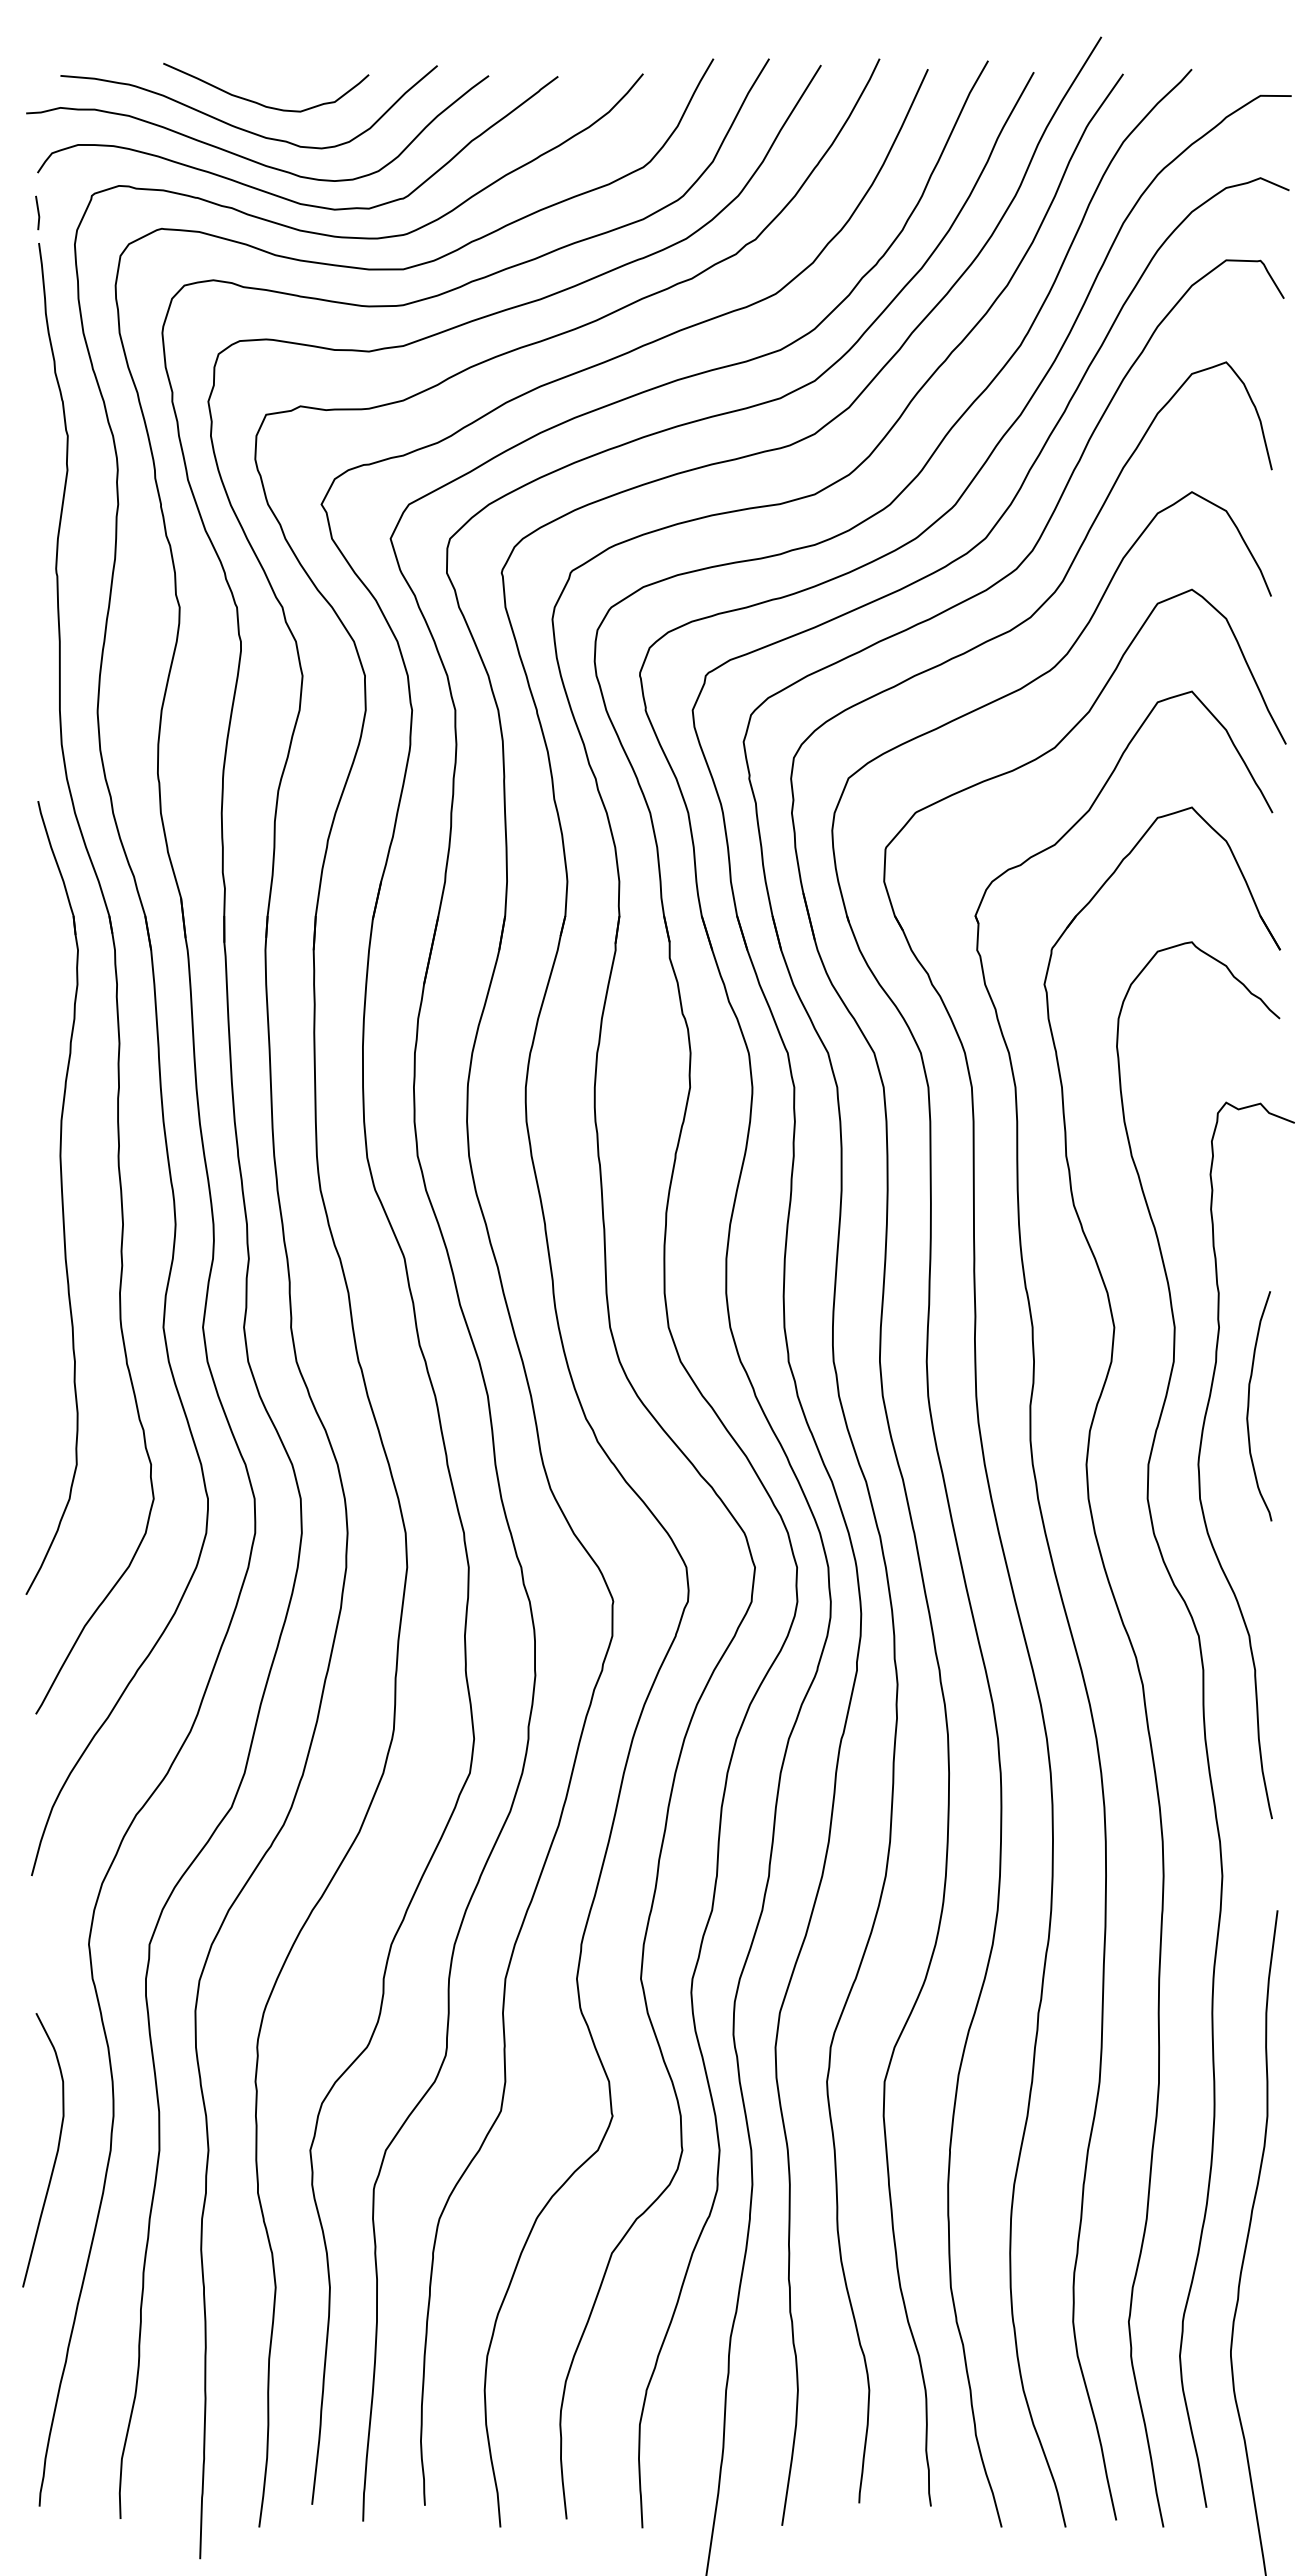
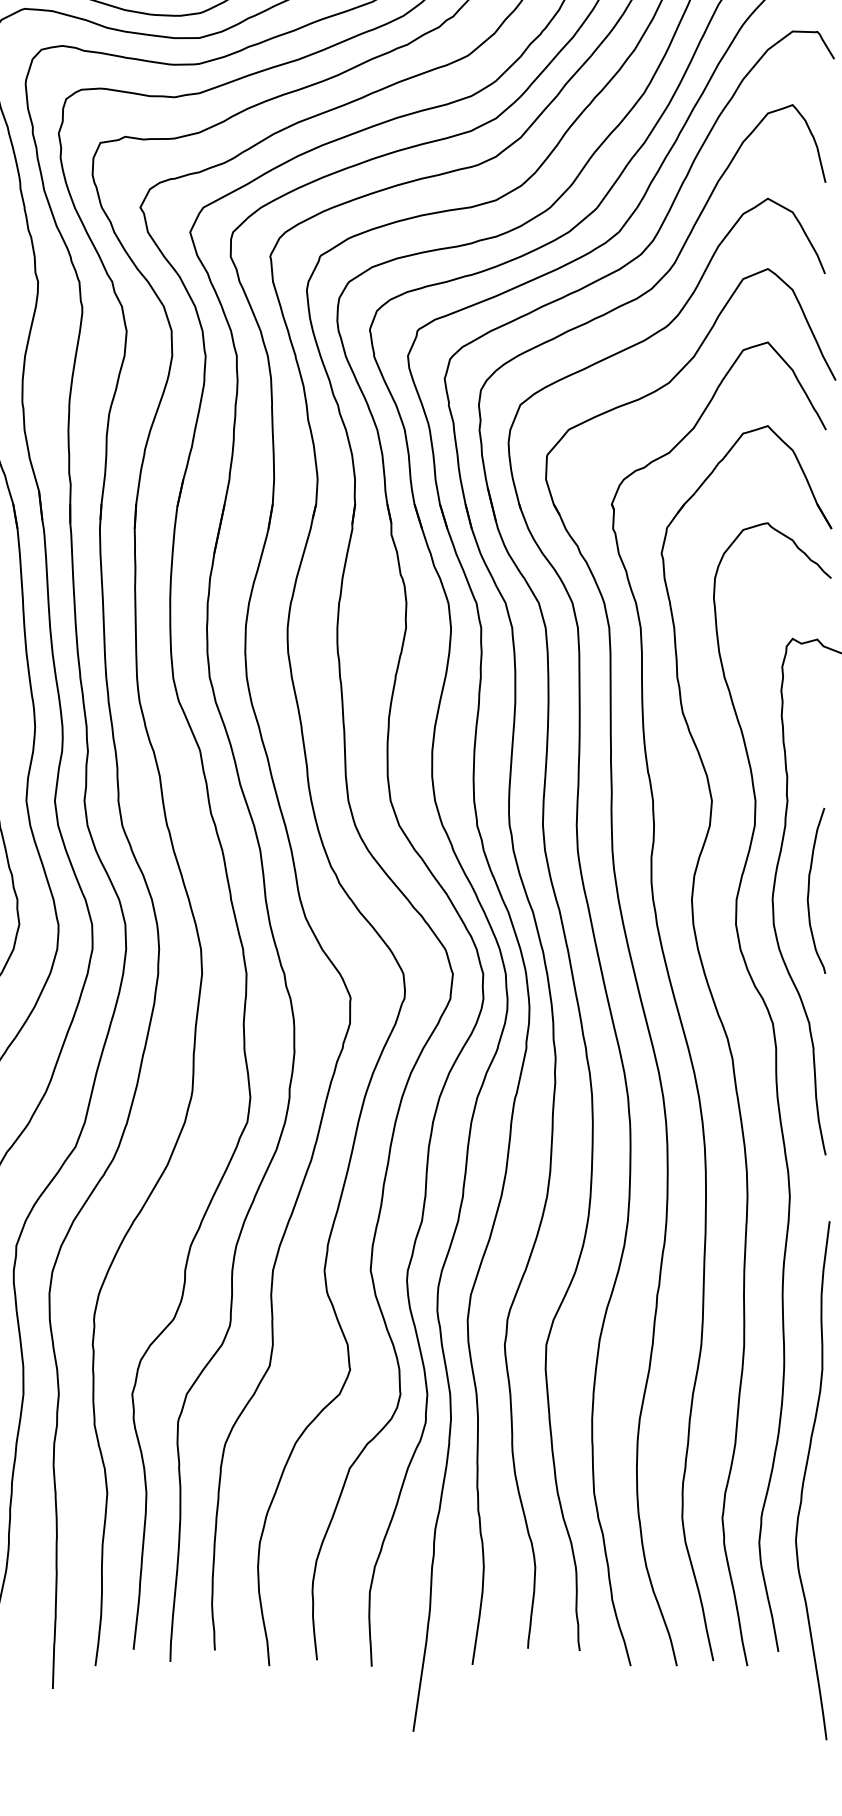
curve: (1249, 1406) -> (809, 891), moved

